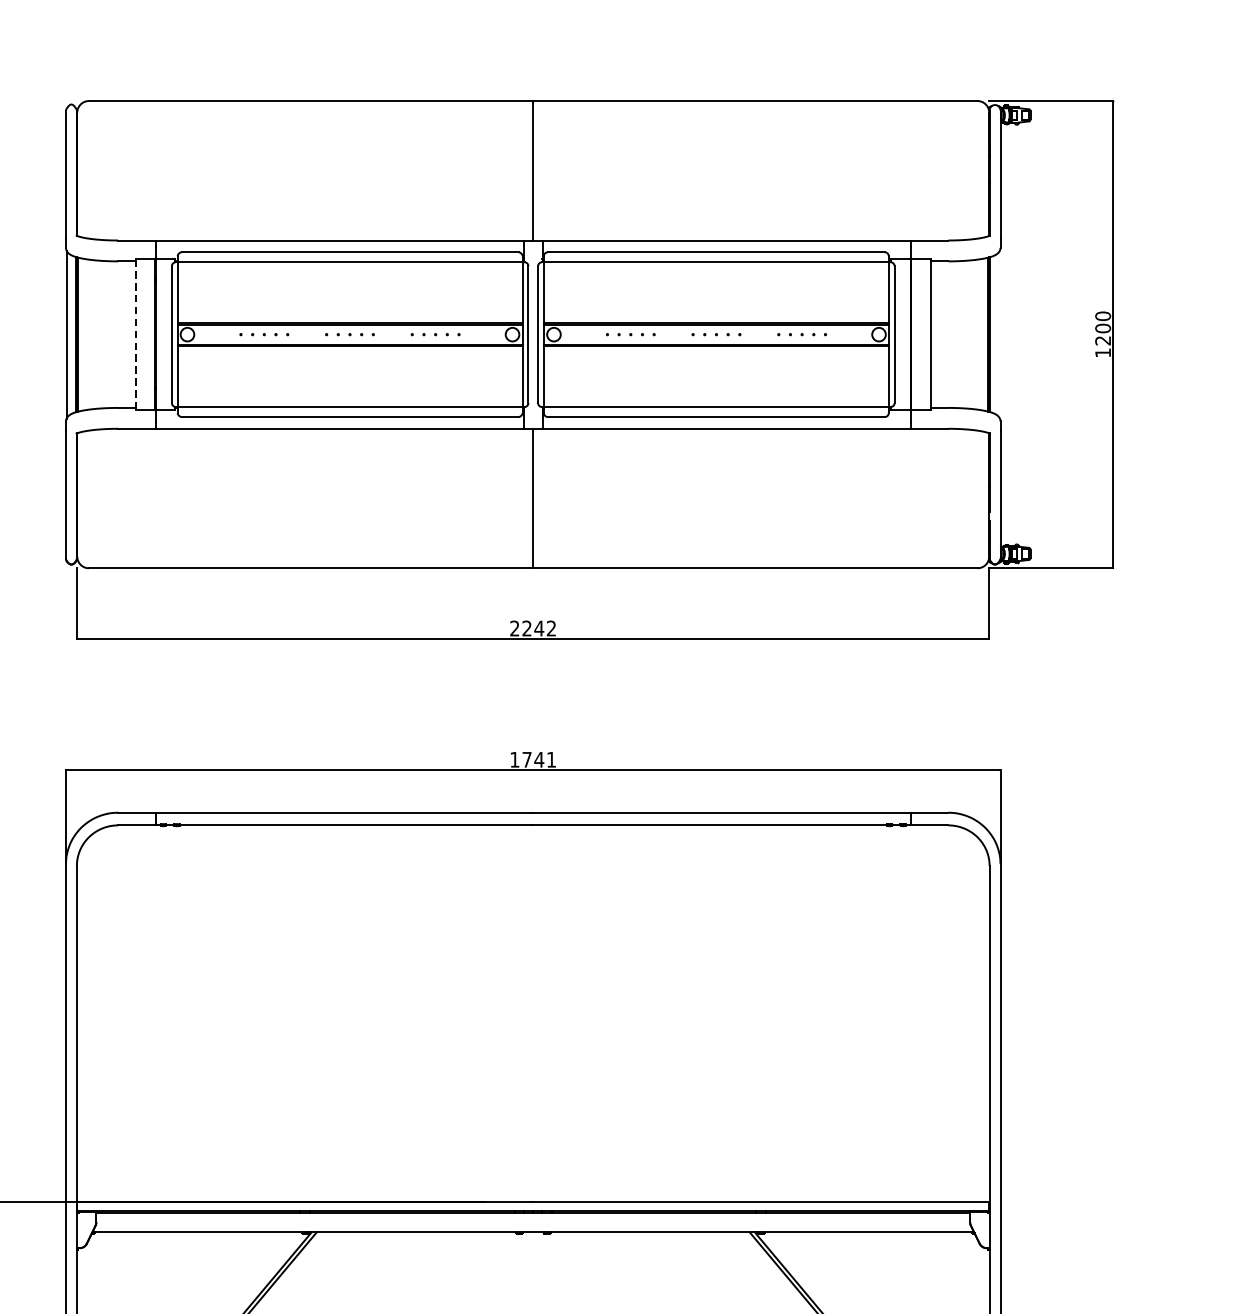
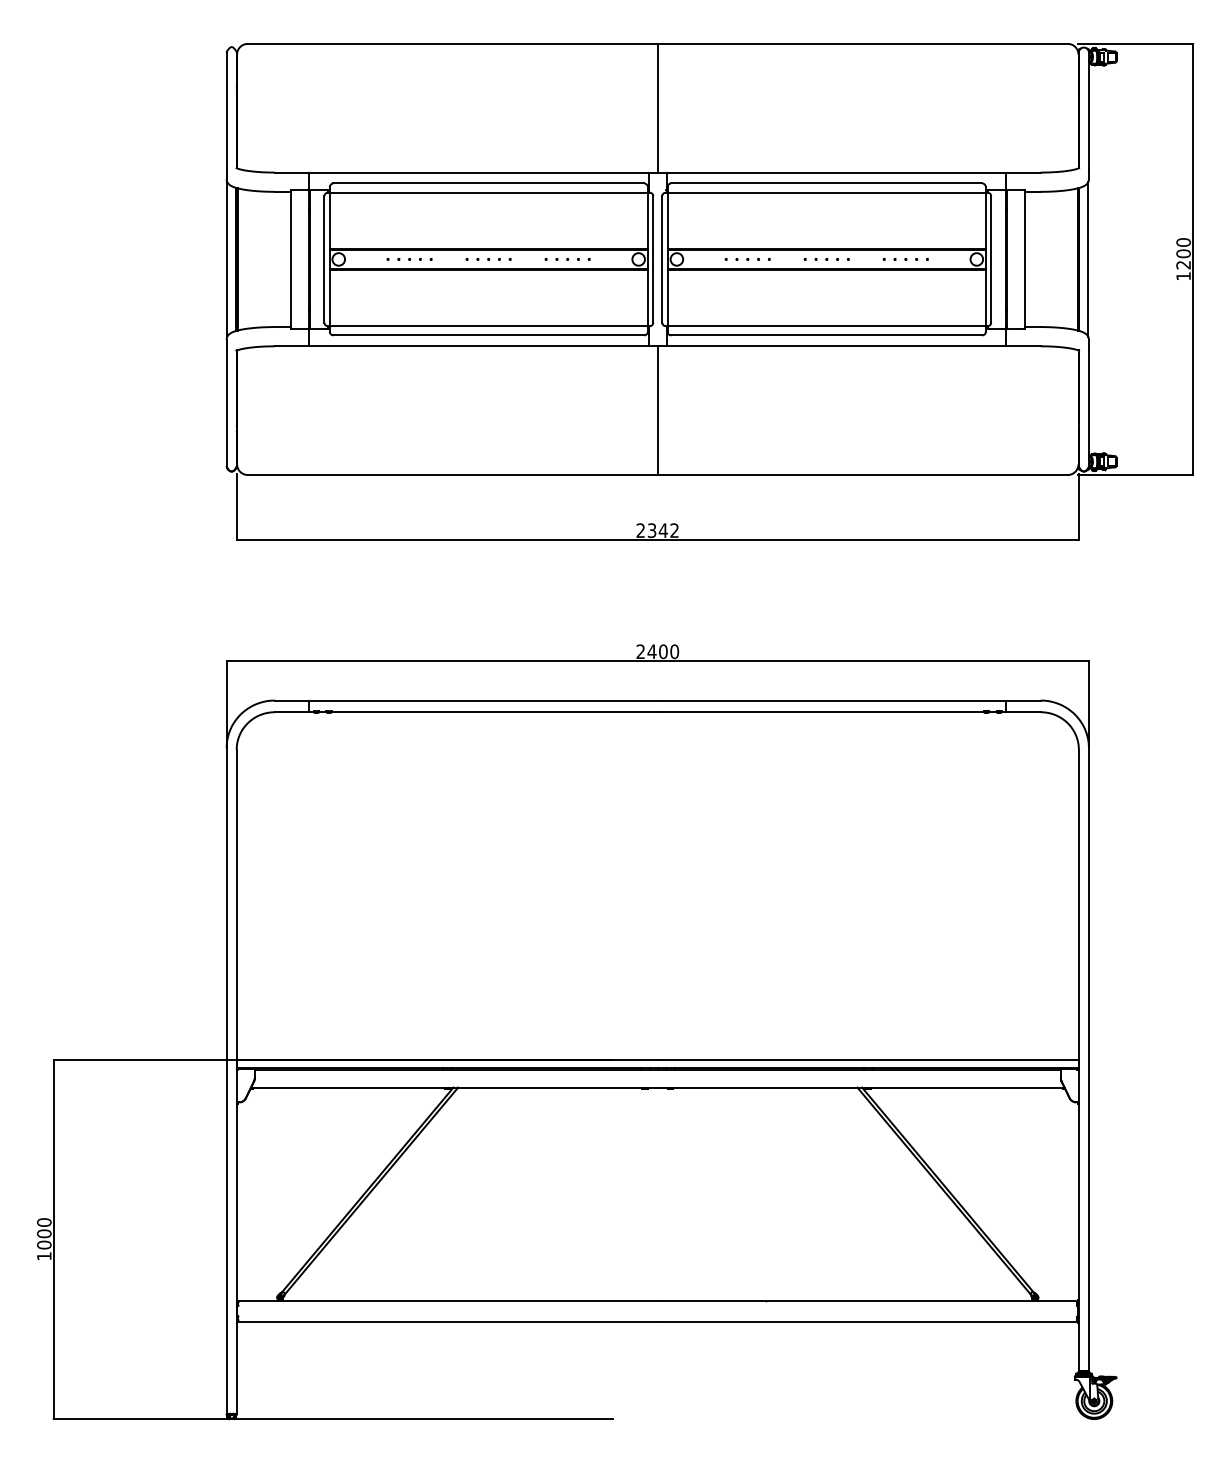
line: (135, 334) -> (290, 259), dashed -> solid
line: (1000, 334) -> (1088, 259), added
text: (526, 628) -> (651, 530), 2242 -> 2342
text: (532, 759) -> (657, 651), 1741 -> 2400

